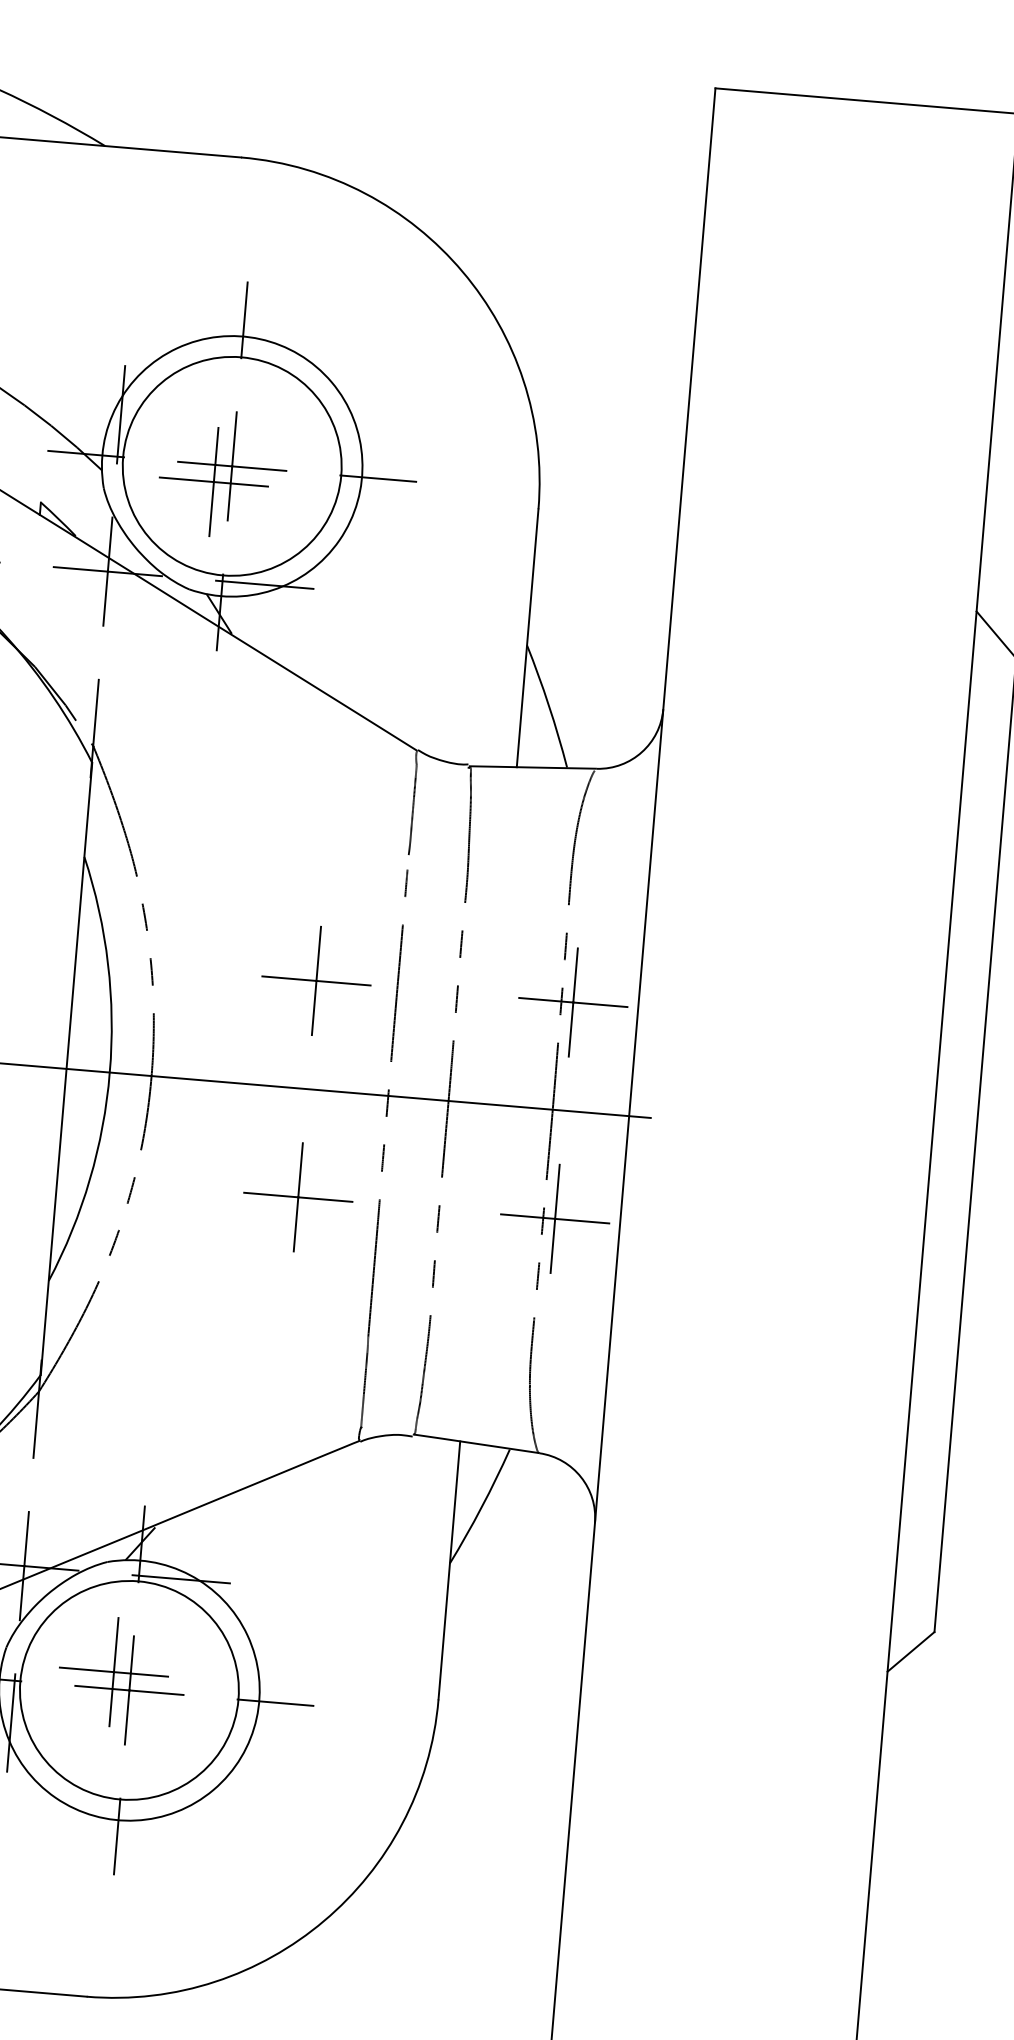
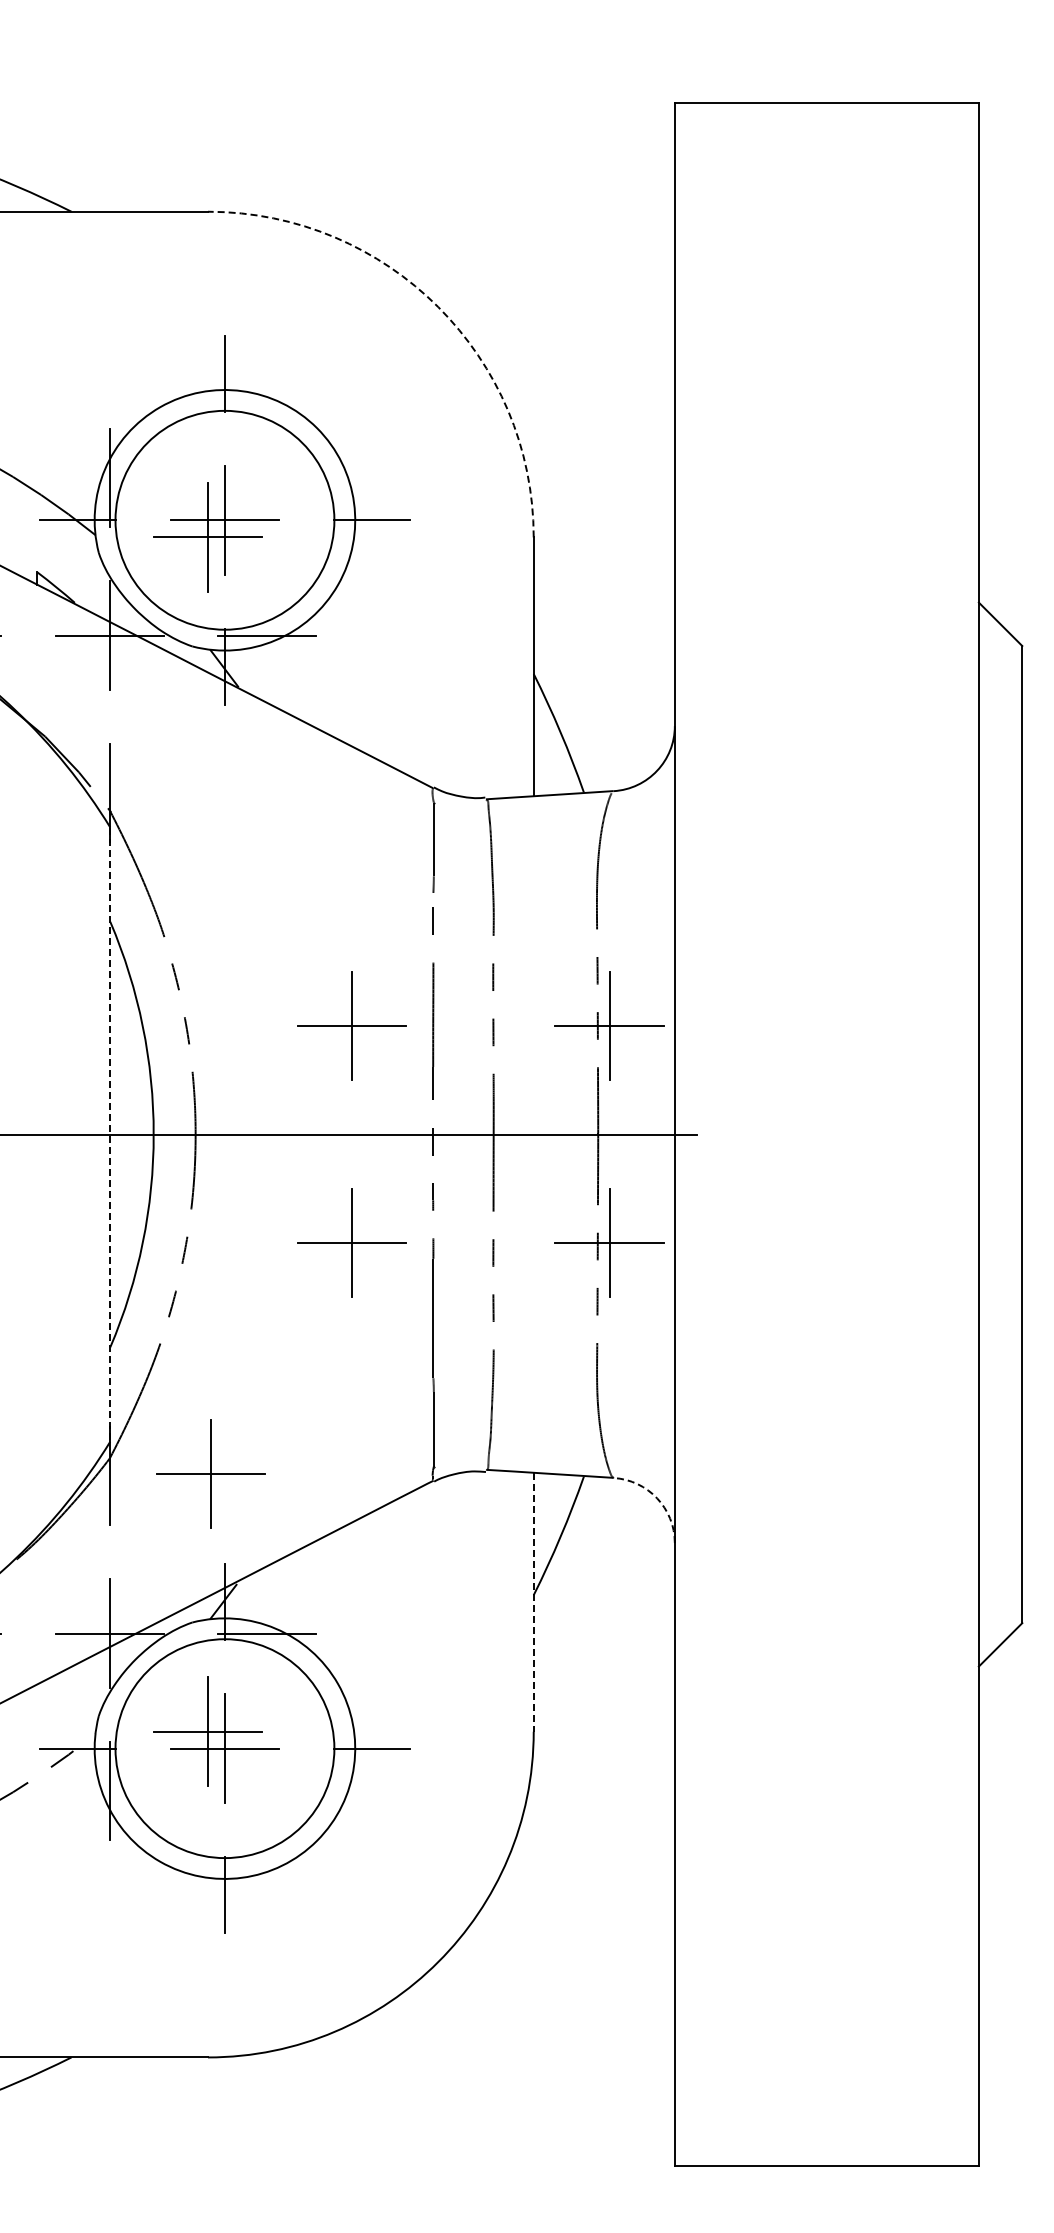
arc: (462, 272) -> (438, 307), solid -> dashed
line: (66, 1069) -> (110, 1135), solid -> dashed
part: (138, 1415) -> (210, 1473), added
arc: (581, 1477) -> (657, 1498), solid -> dashed
line: (449, 1570) -> (533, 1602), solid -> dashed

